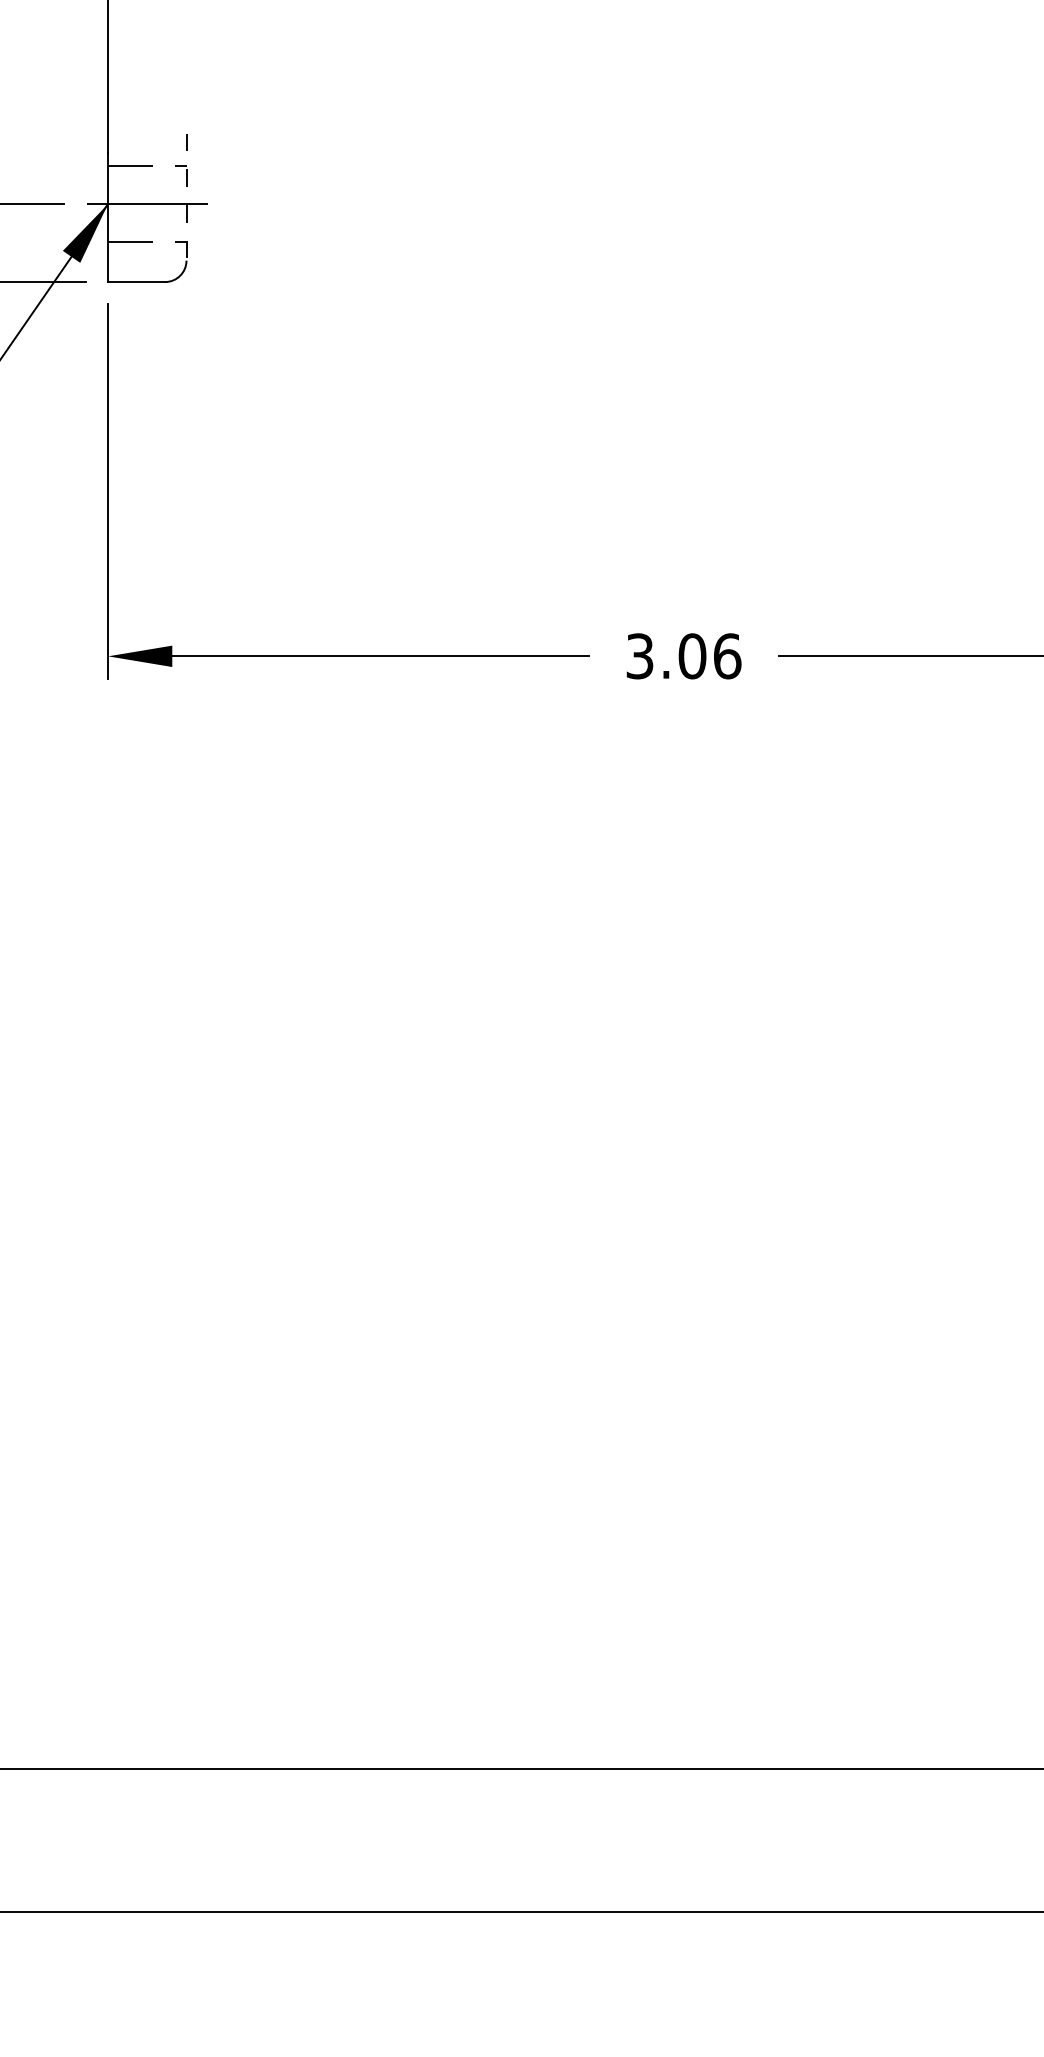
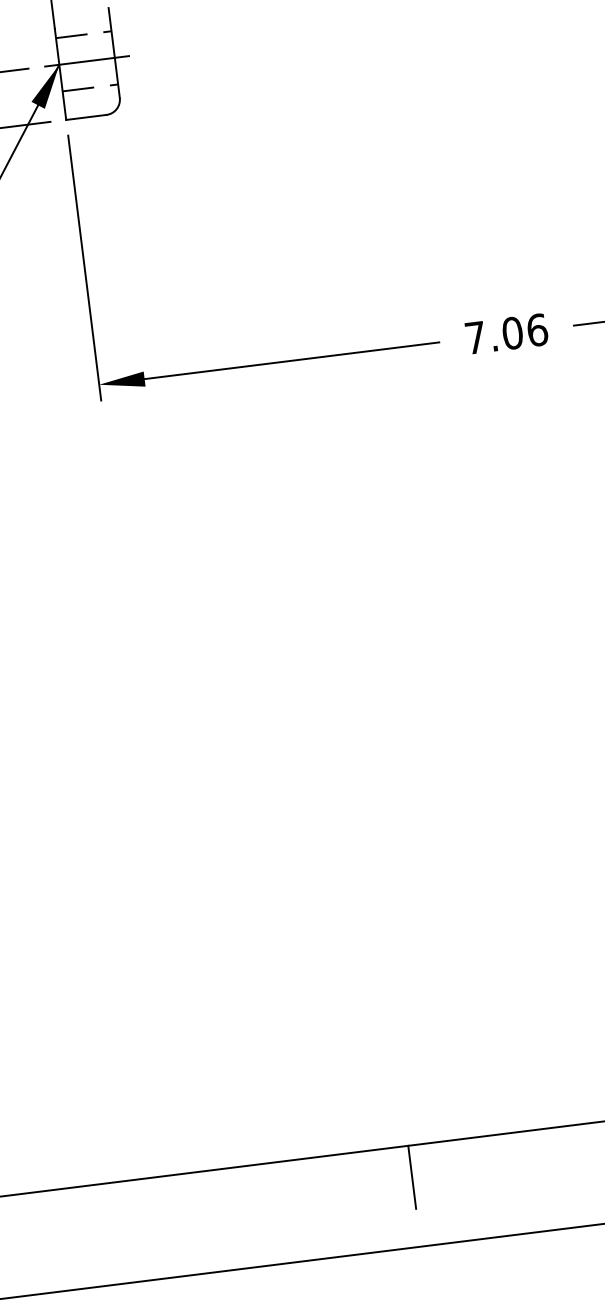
line: (186, 197) -> (114, 53), dashed -> solid
text: (639, 656) -> (475, 338), 3.06 -> 7.06
line: (406, 1813) -> (412, 1177), added

